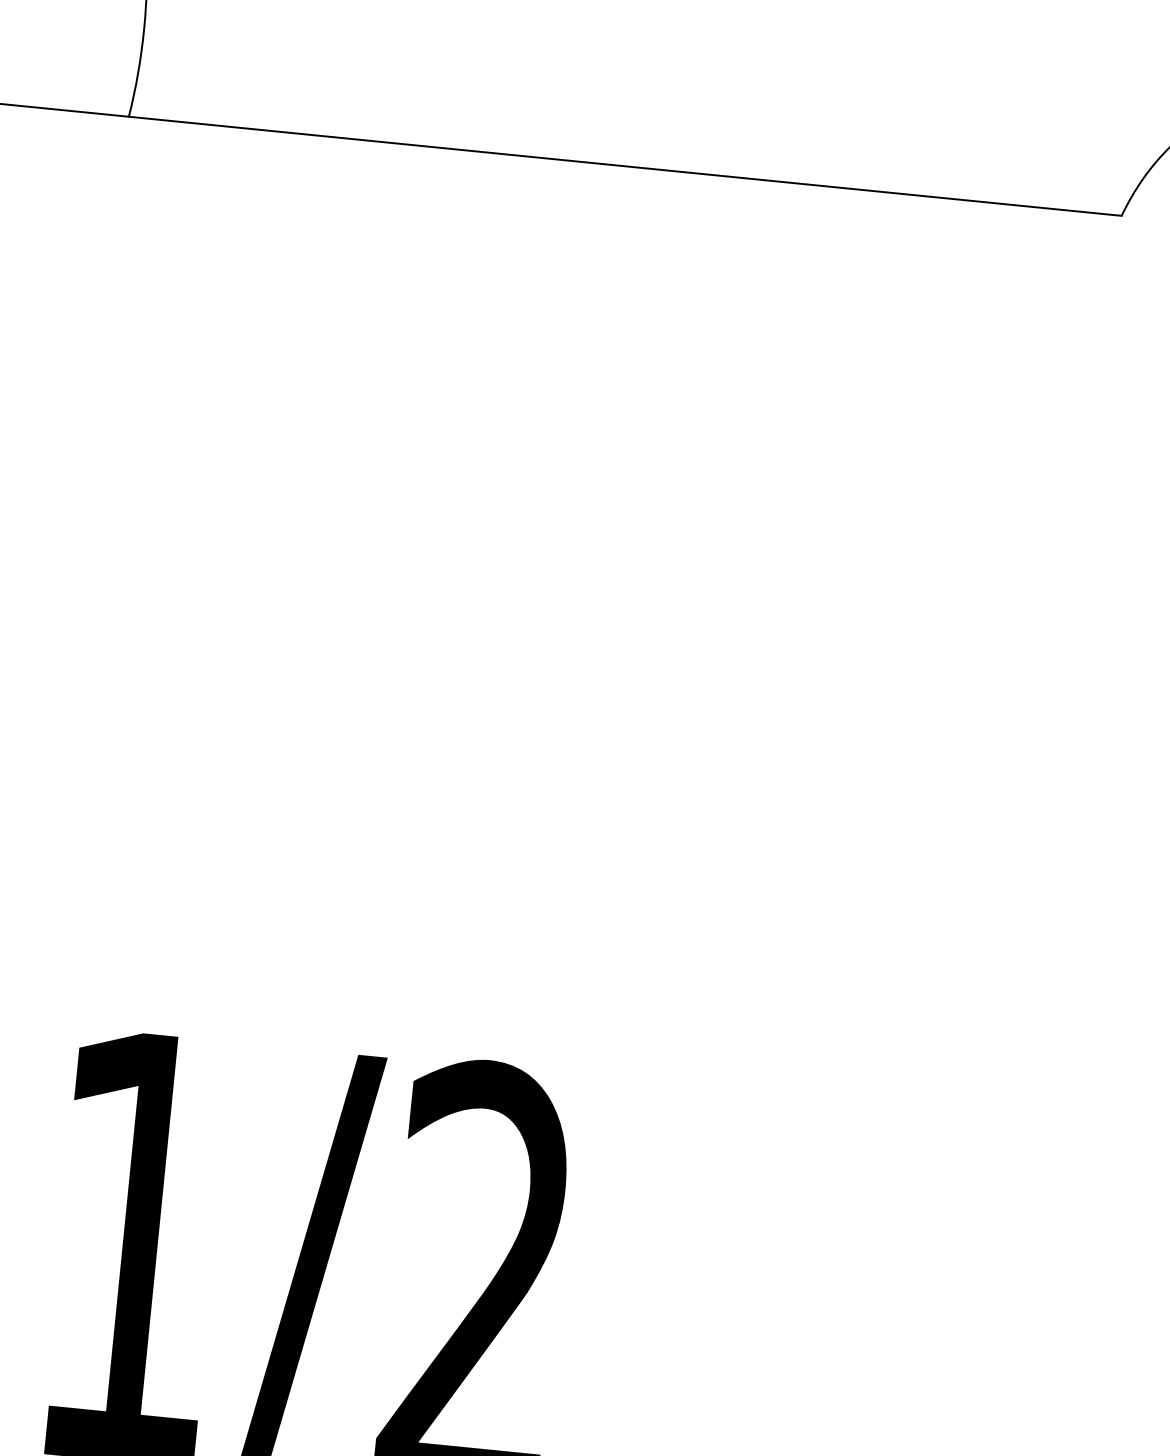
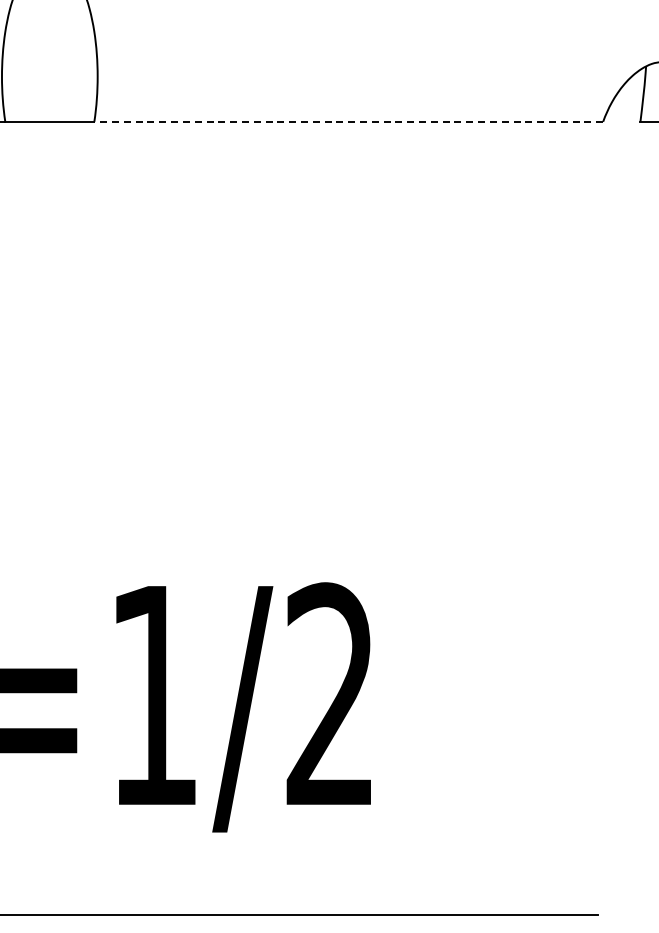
line: (624, 165) -> (348, 121), solid -> dashed

